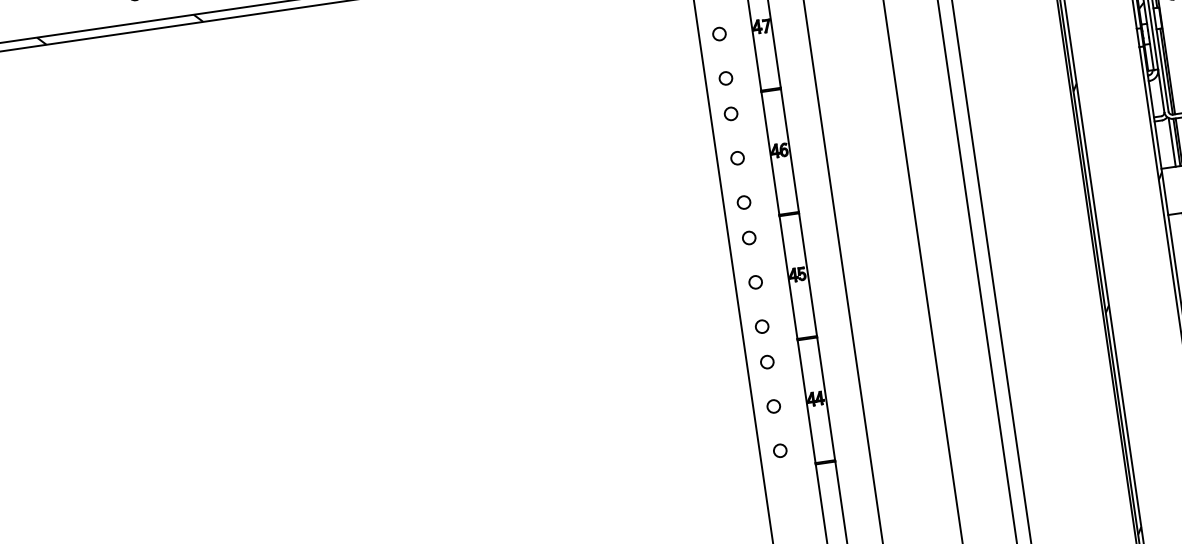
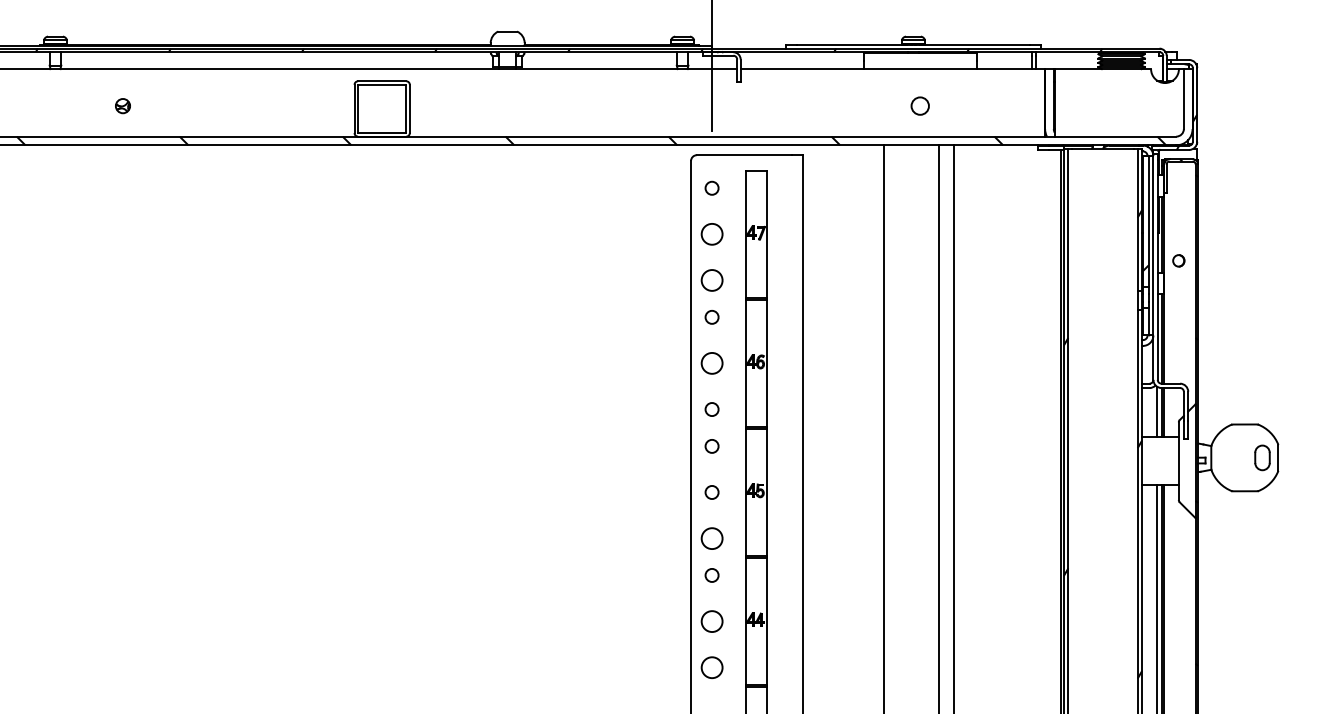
circle: (718, 34) -> (711, 234), size x1.6
circle: (725, 78) -> (711, 280), size x1.6
circle: (737, 158) -> (711, 363), size x1.6
circle: (761, 326) -> (711, 538), size x1.6
circle: (773, 406) -> (711, 621), size x1.6
circle: (779, 450) -> (711, 667), size x1.6

